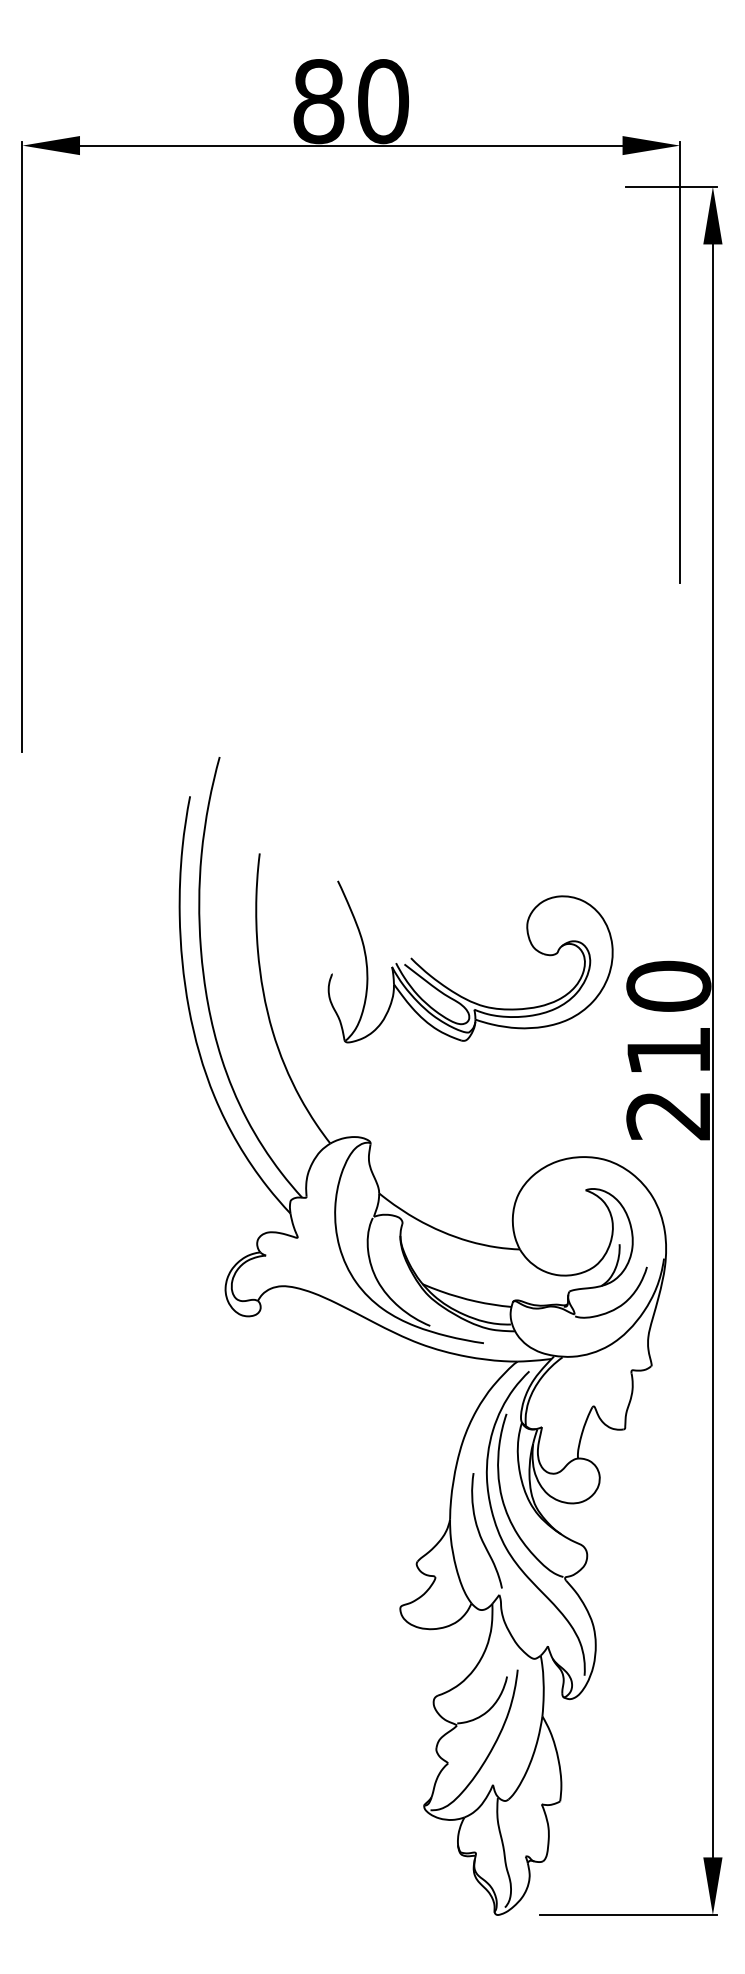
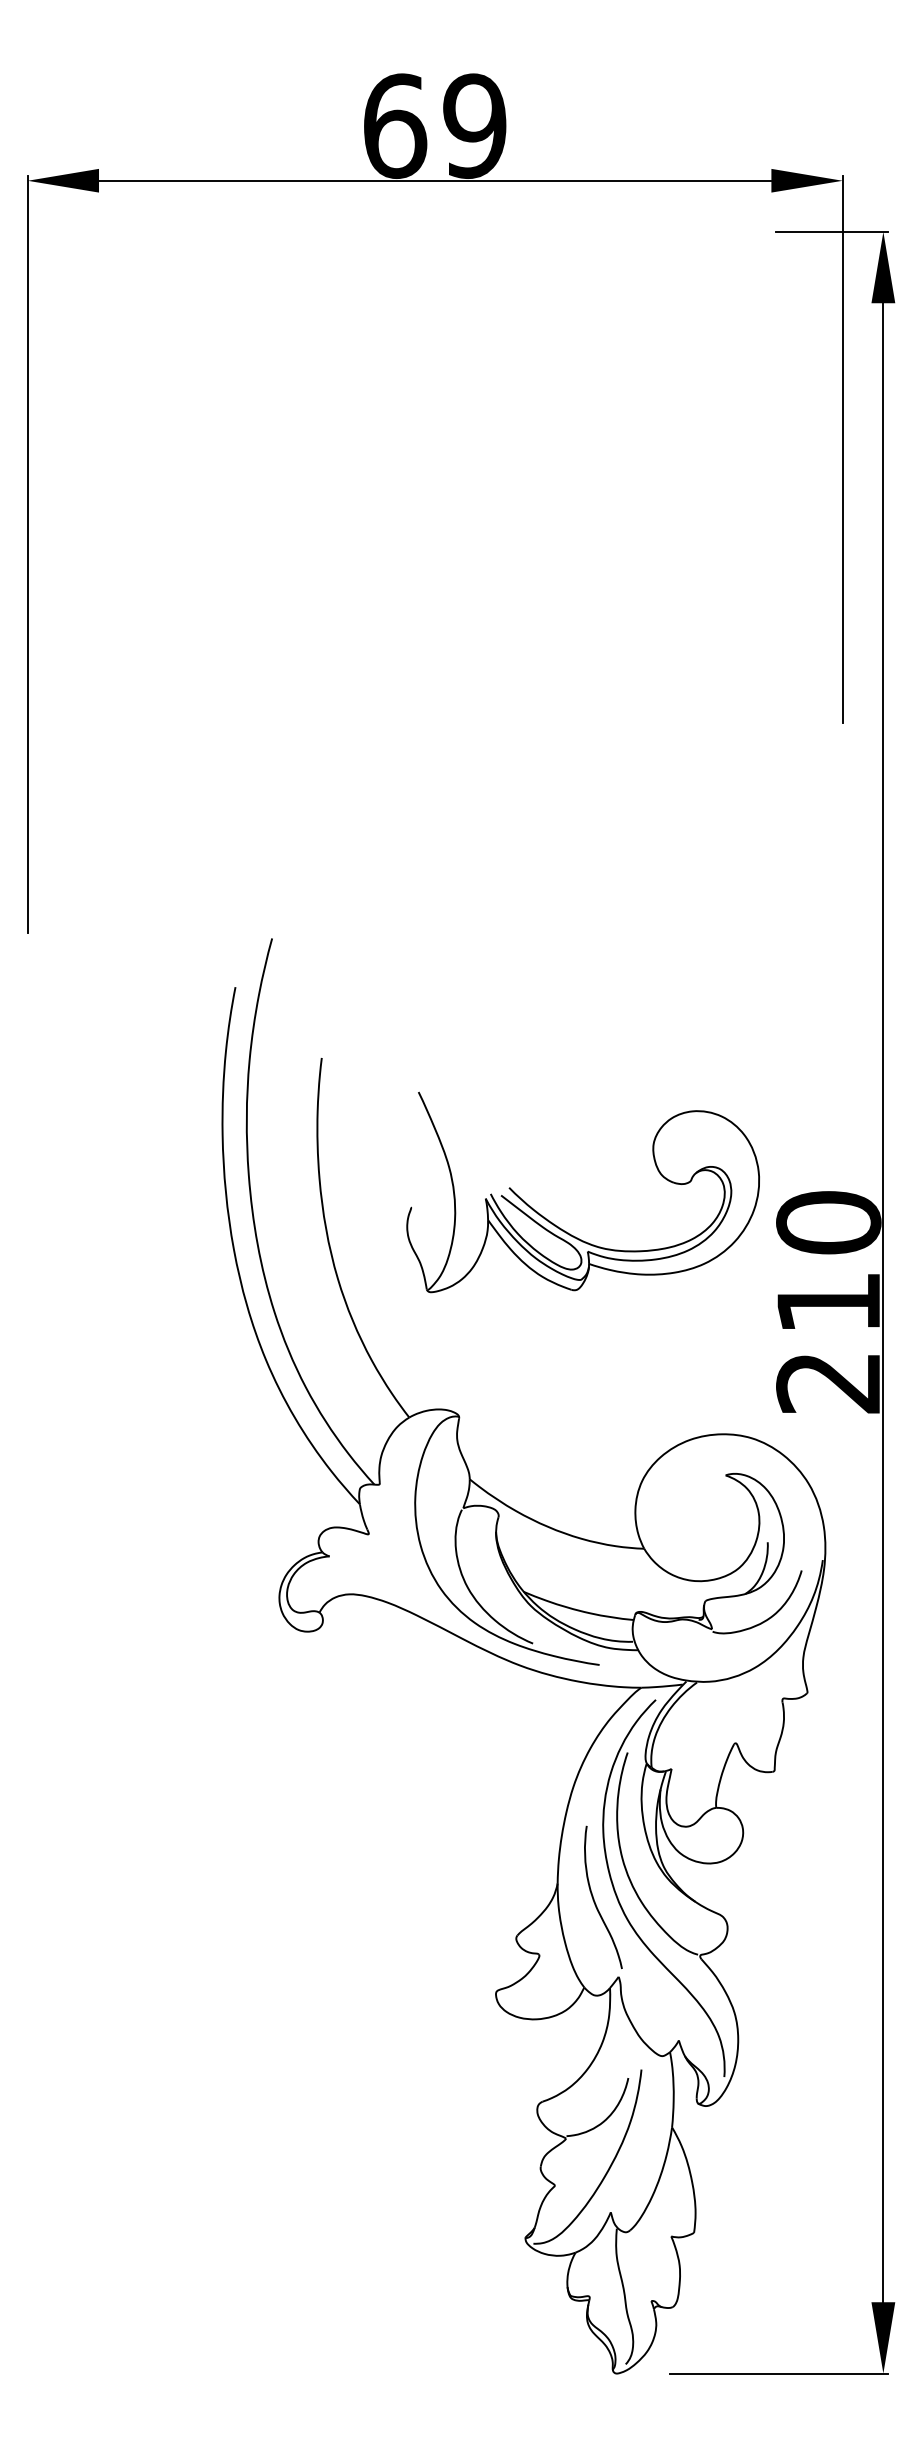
text: (350, 101) -> (434, 125), 80 -> 69

